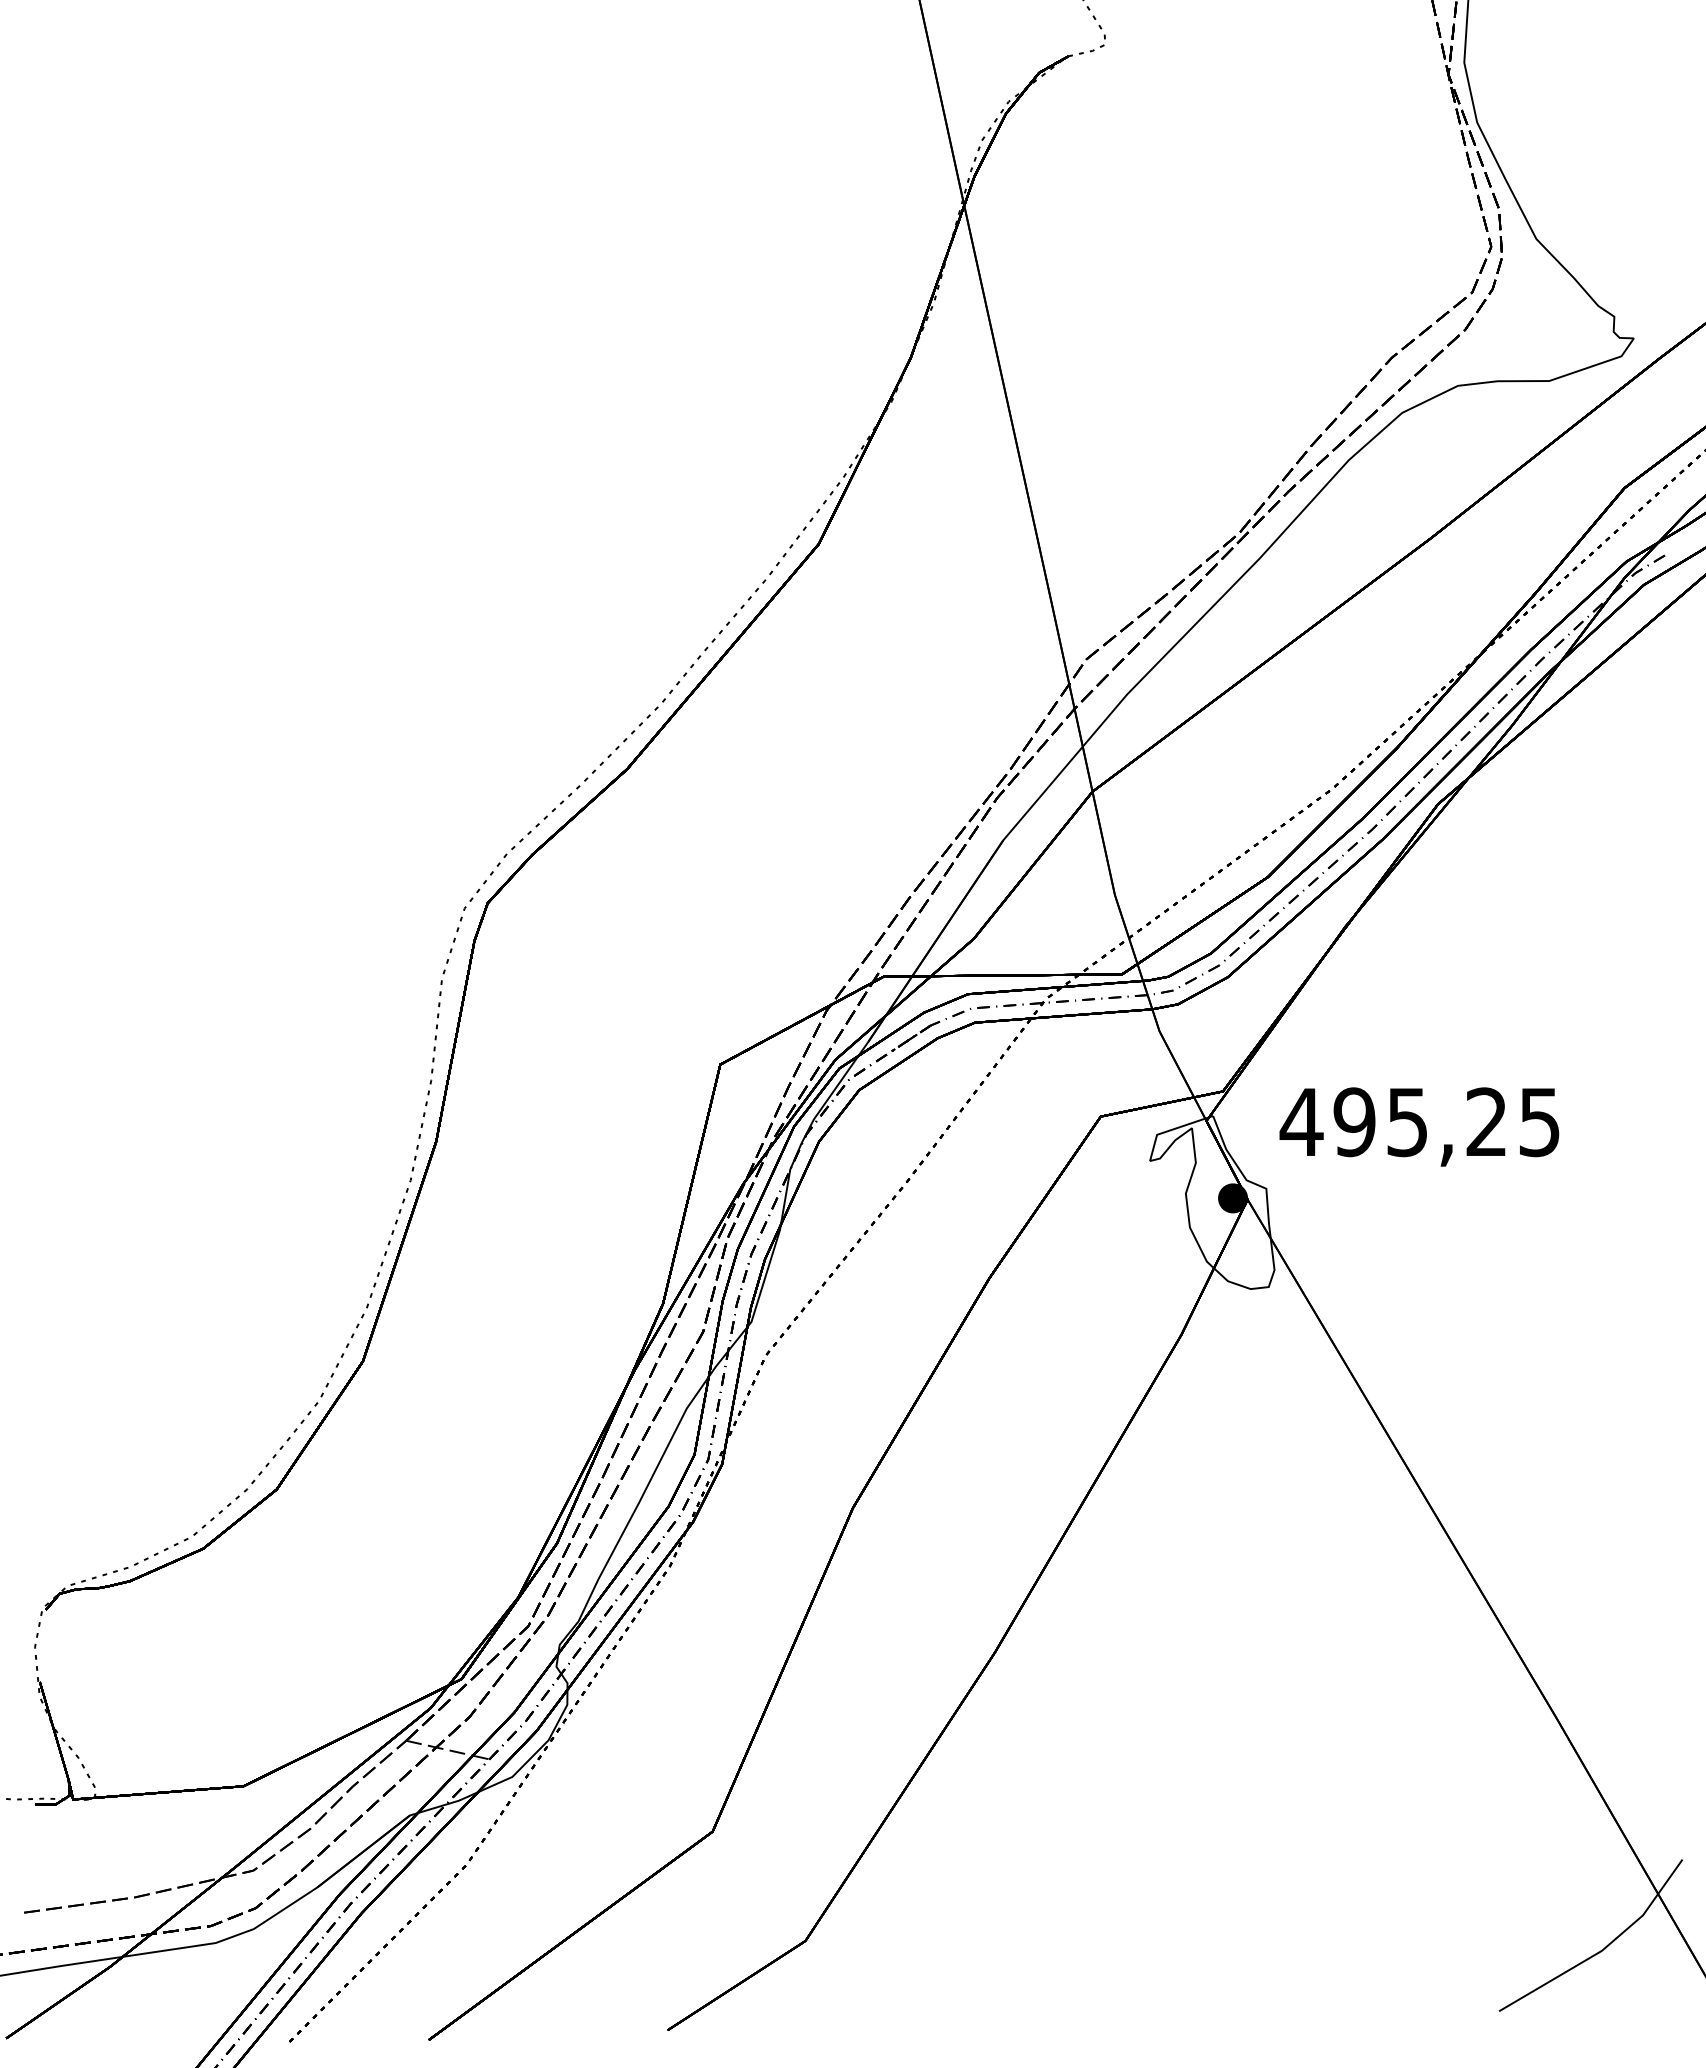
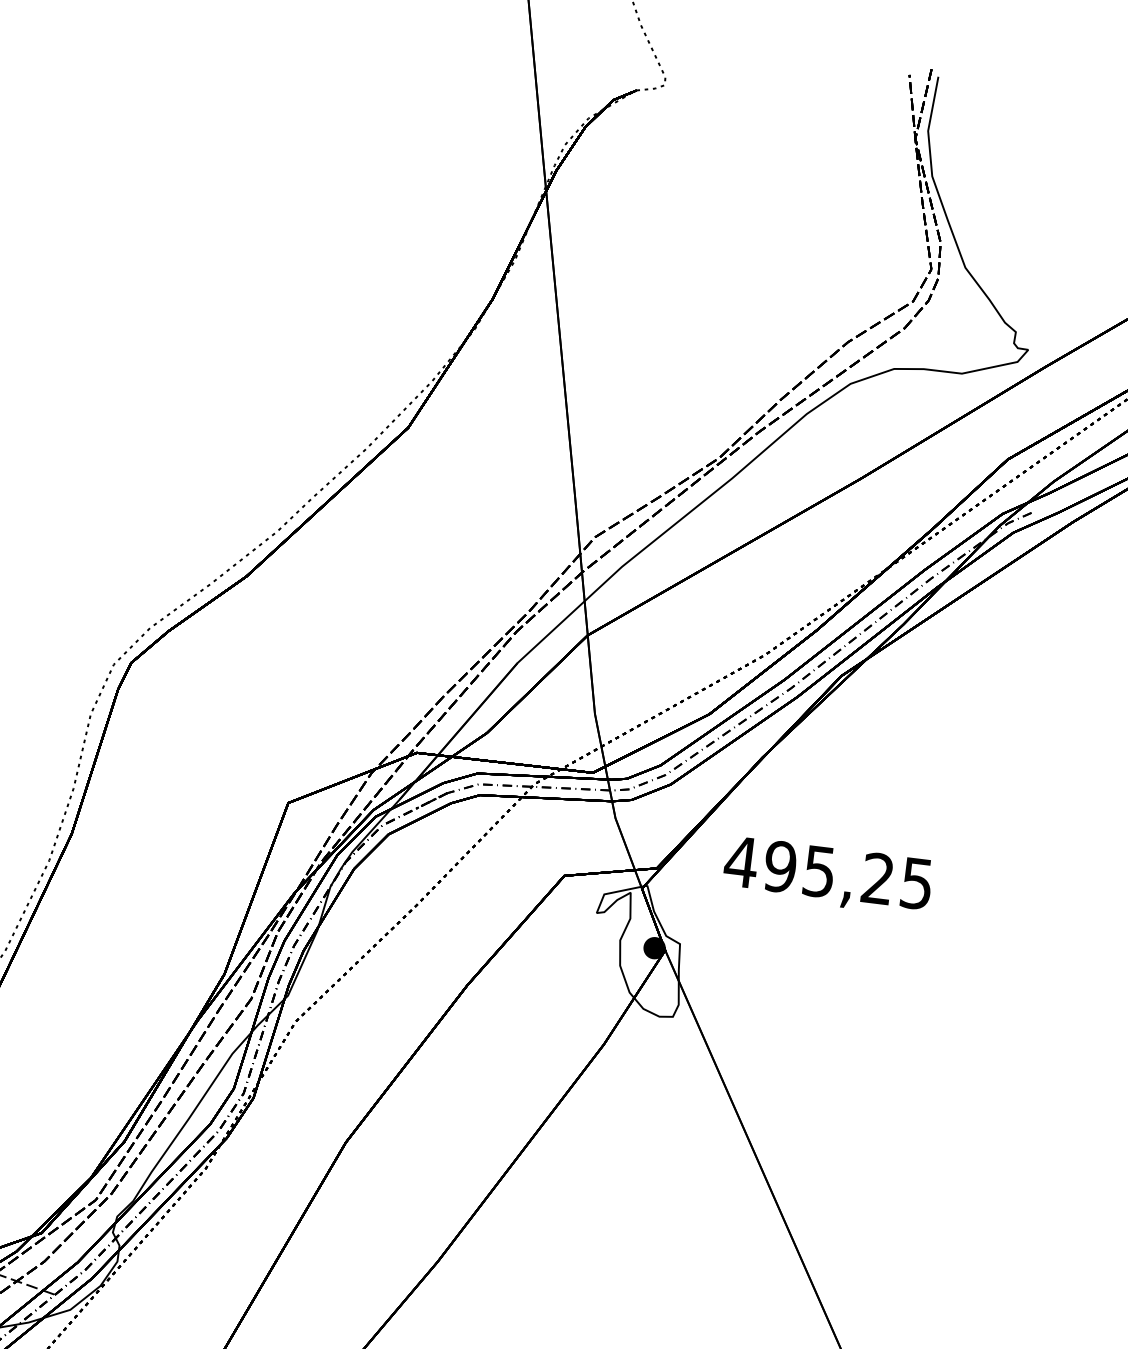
text: (1419, 1126) -> (827, 875), moved

